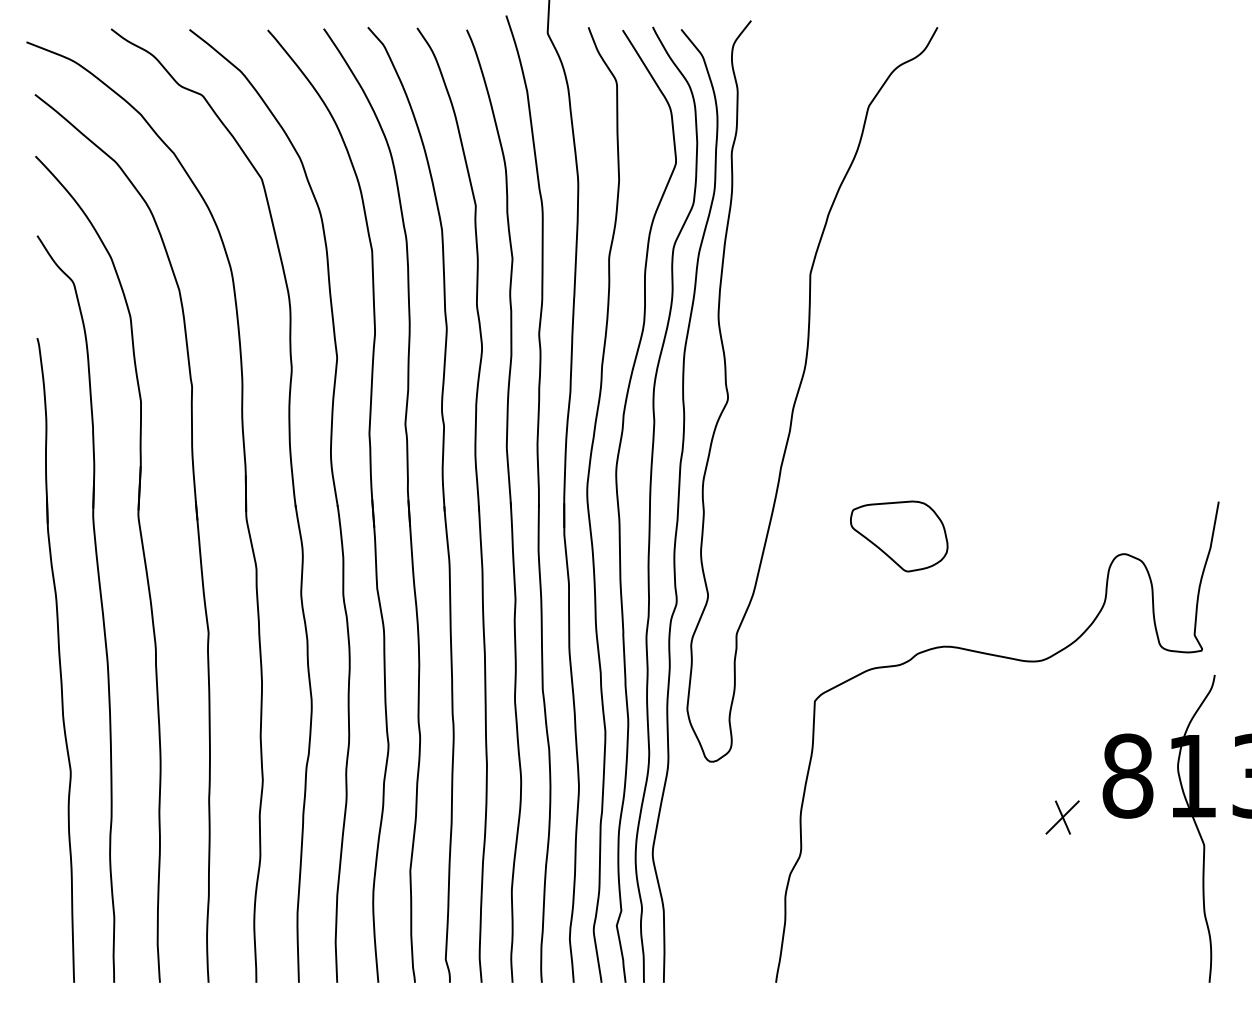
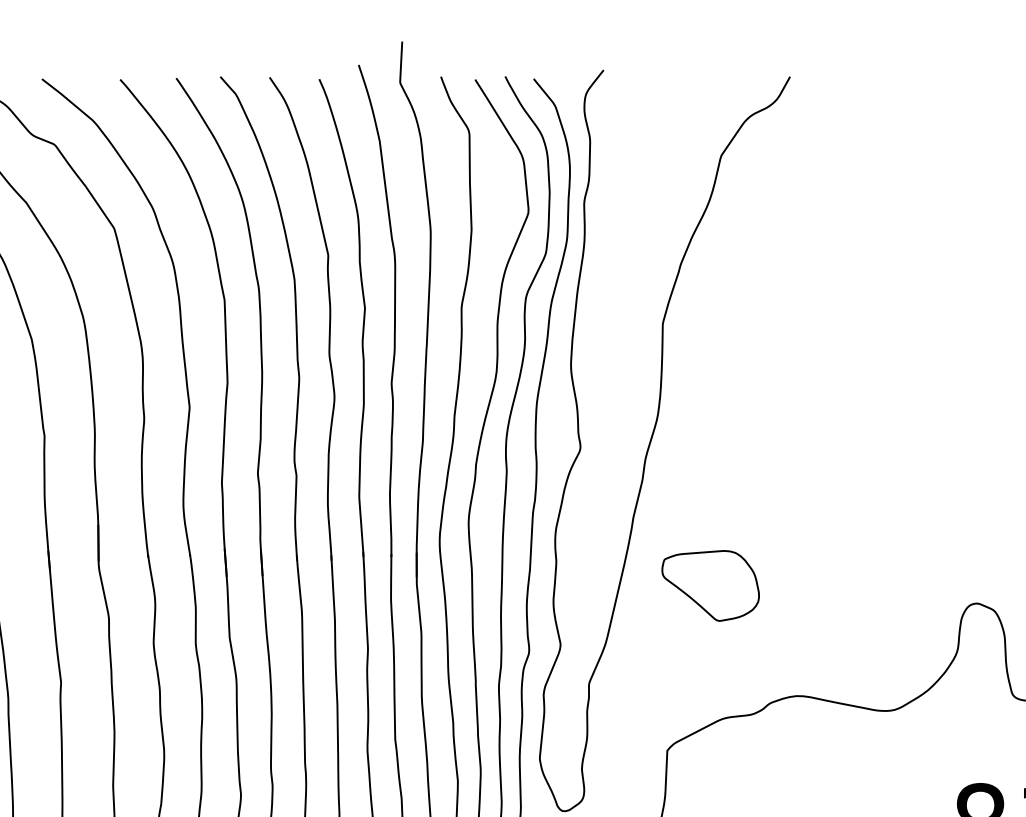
part: (899, 536) -> (710, 585), moved

